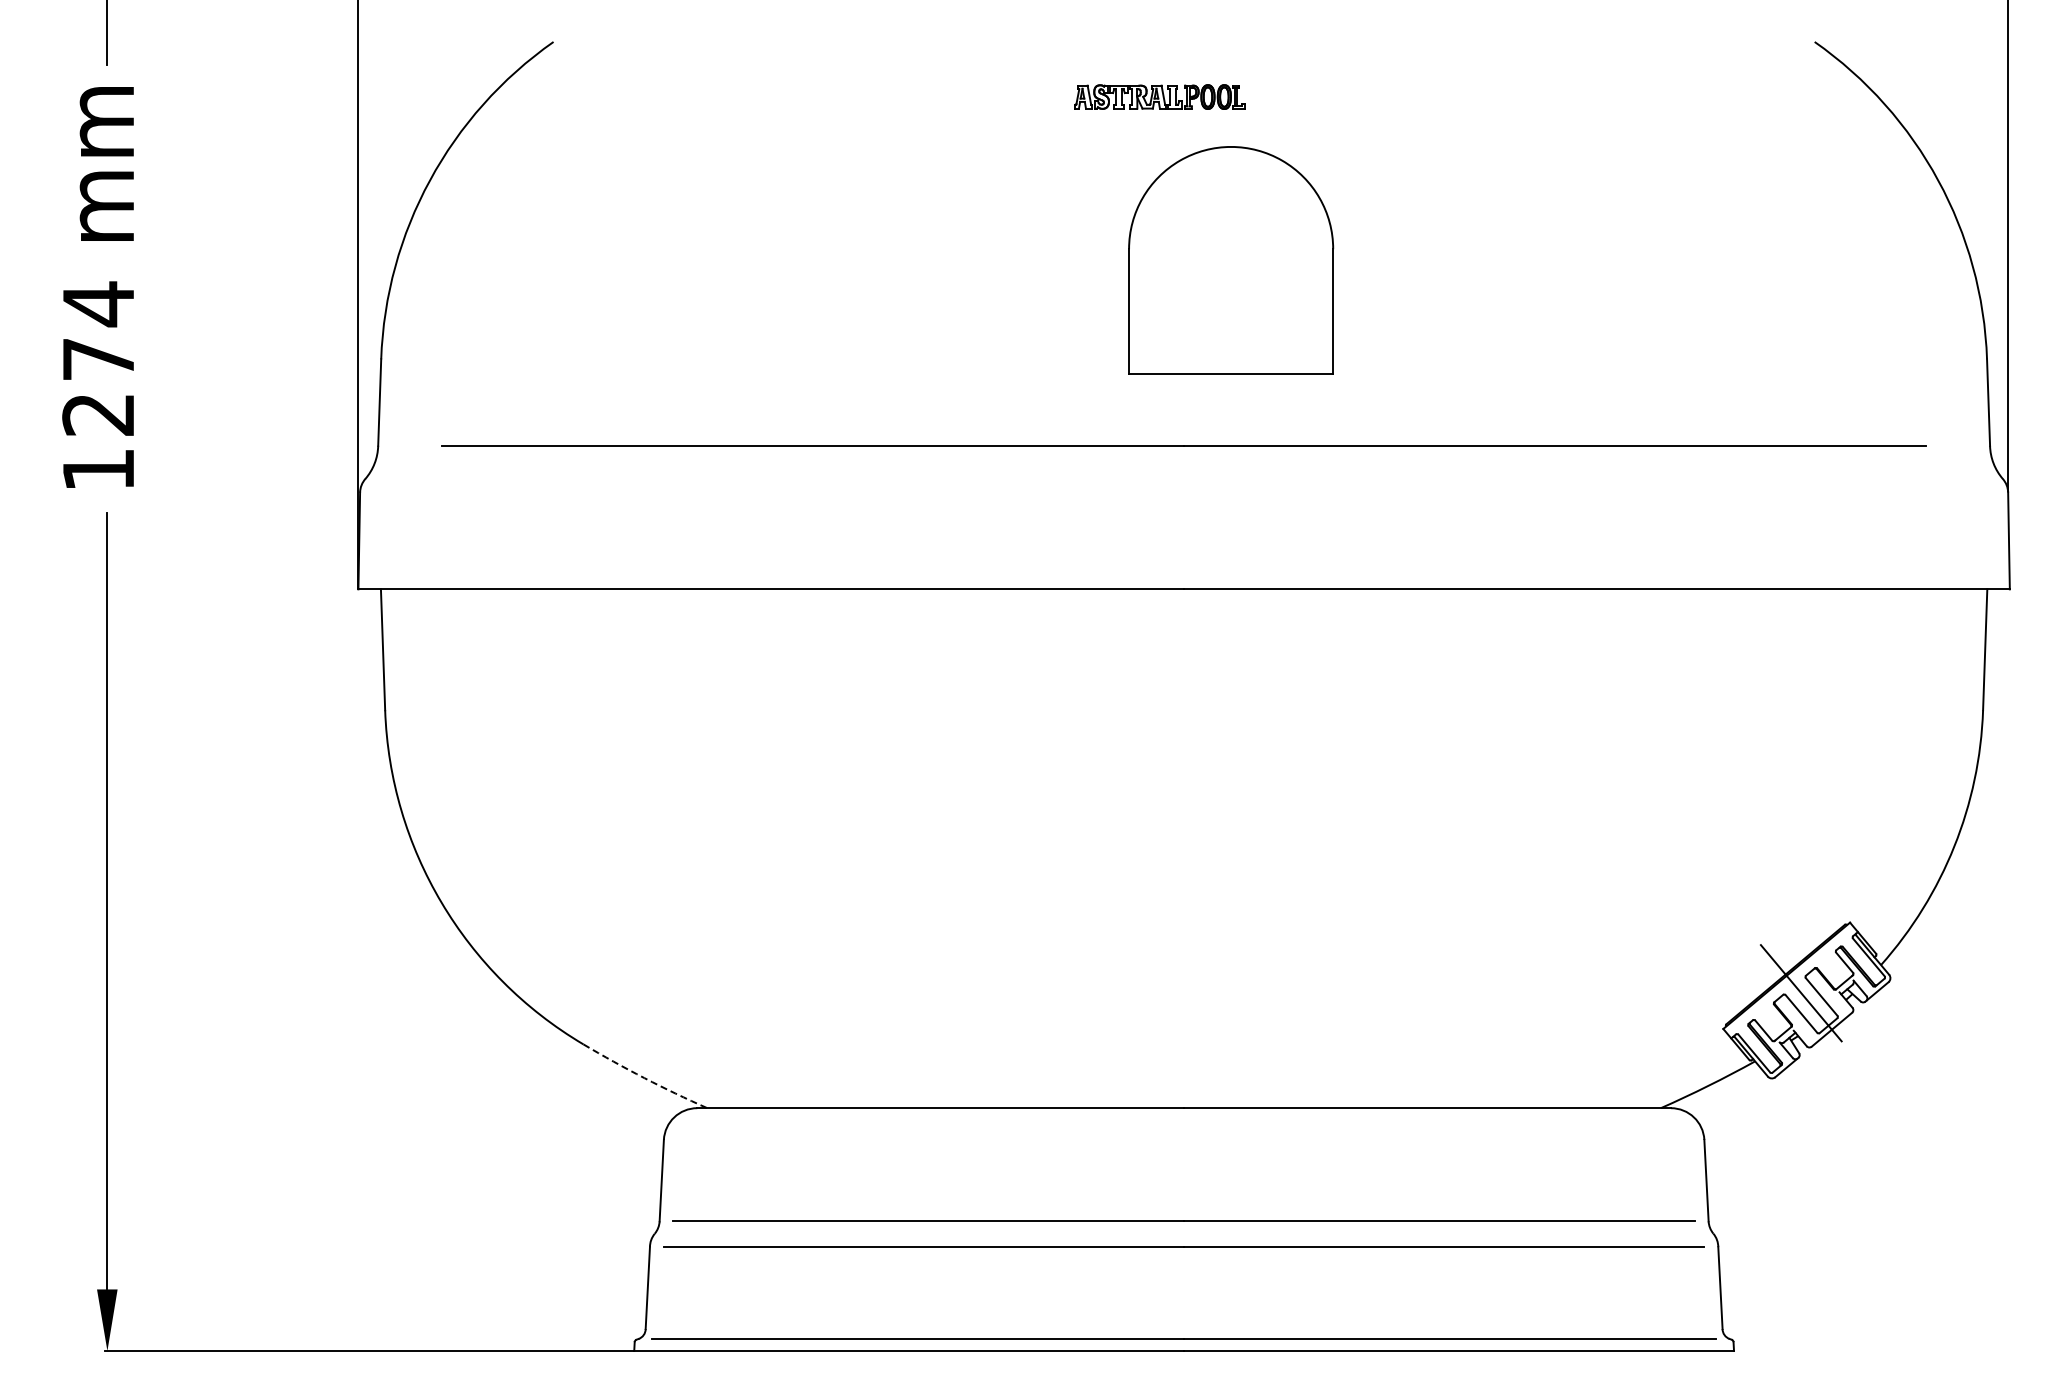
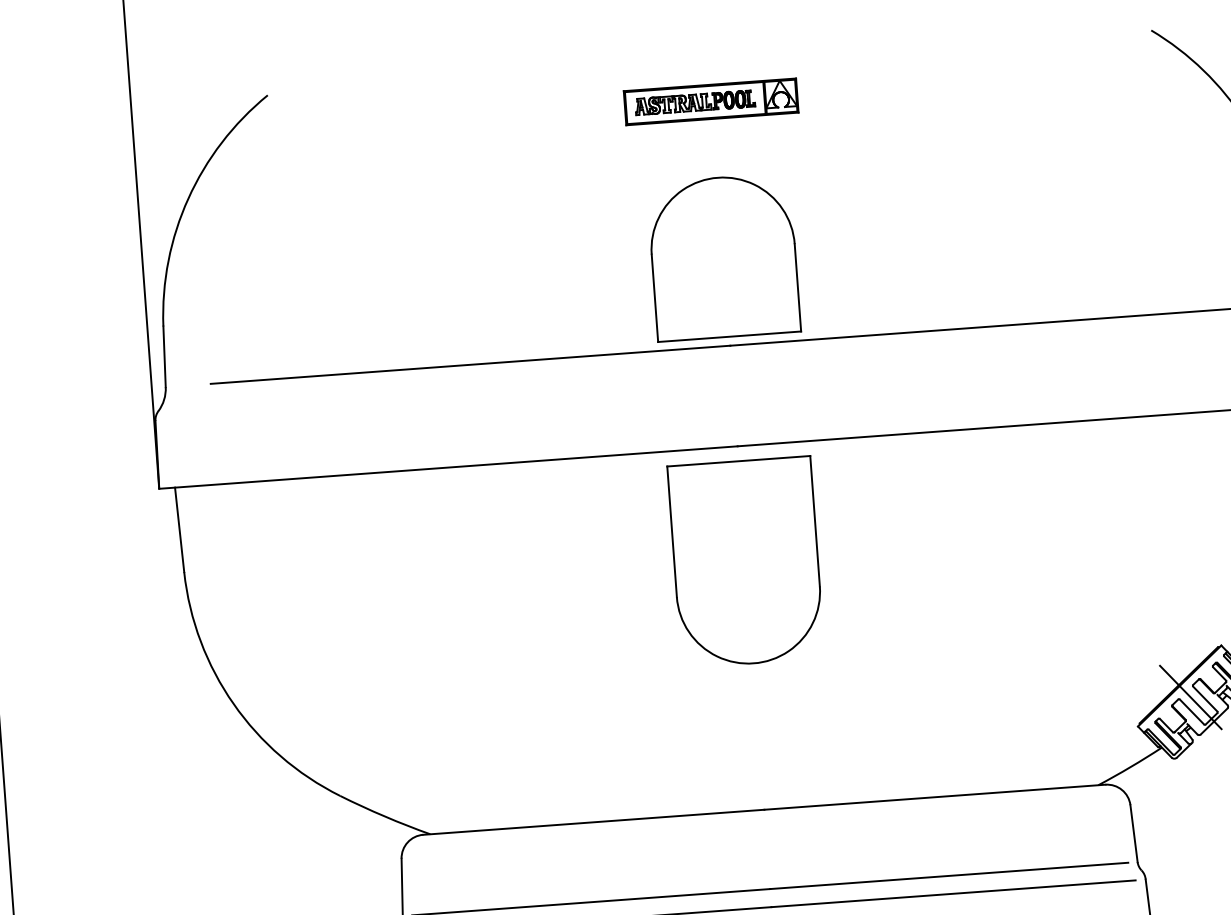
part: (1181, 97) -> (710, 101), added
part: (1231, 260) -> (724, 257), moved
part: (1184, 755) -> (746, 562), added
arc: (644, 1078) -> (384, 816), dashed -> solid

